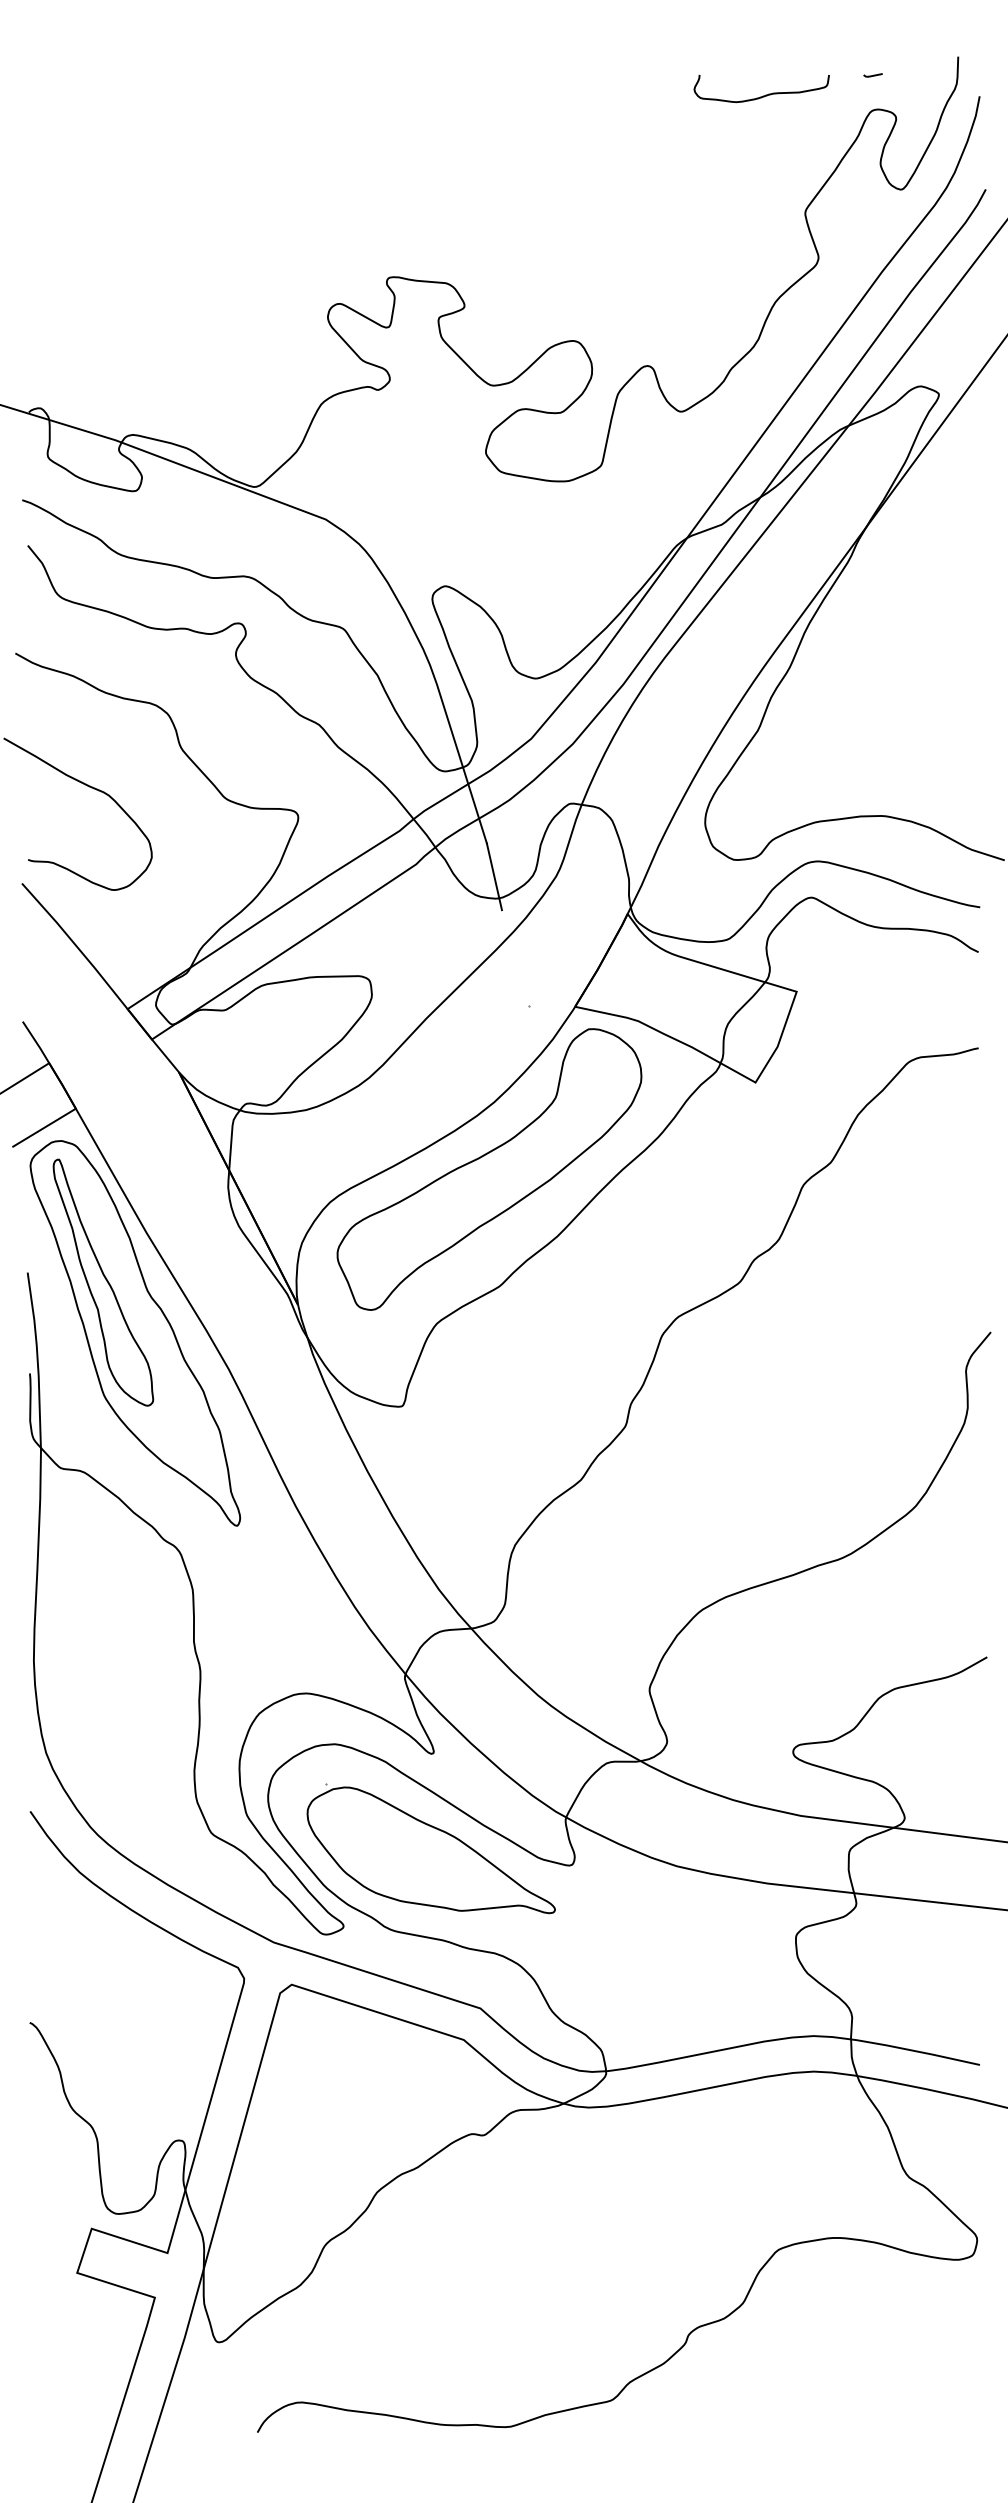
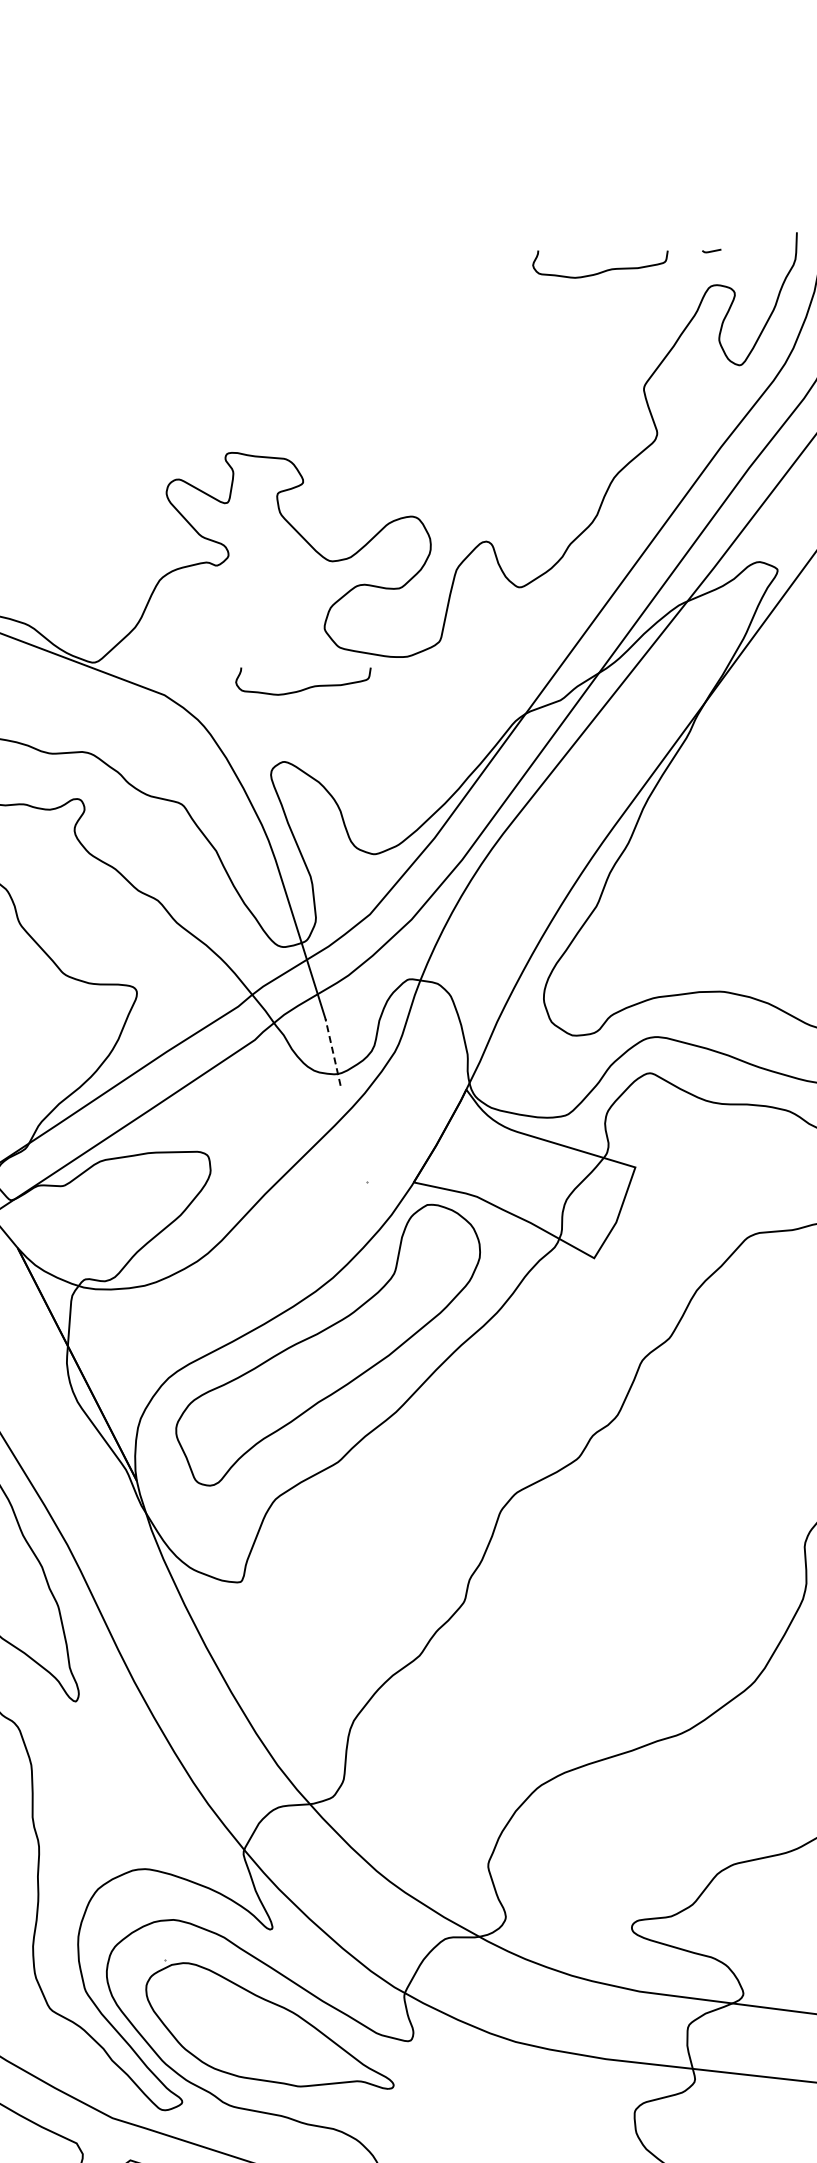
curve: (468, 511) -> (307, 687), added
line: (494, 876) -> (333, 1052), solid -> dashed

